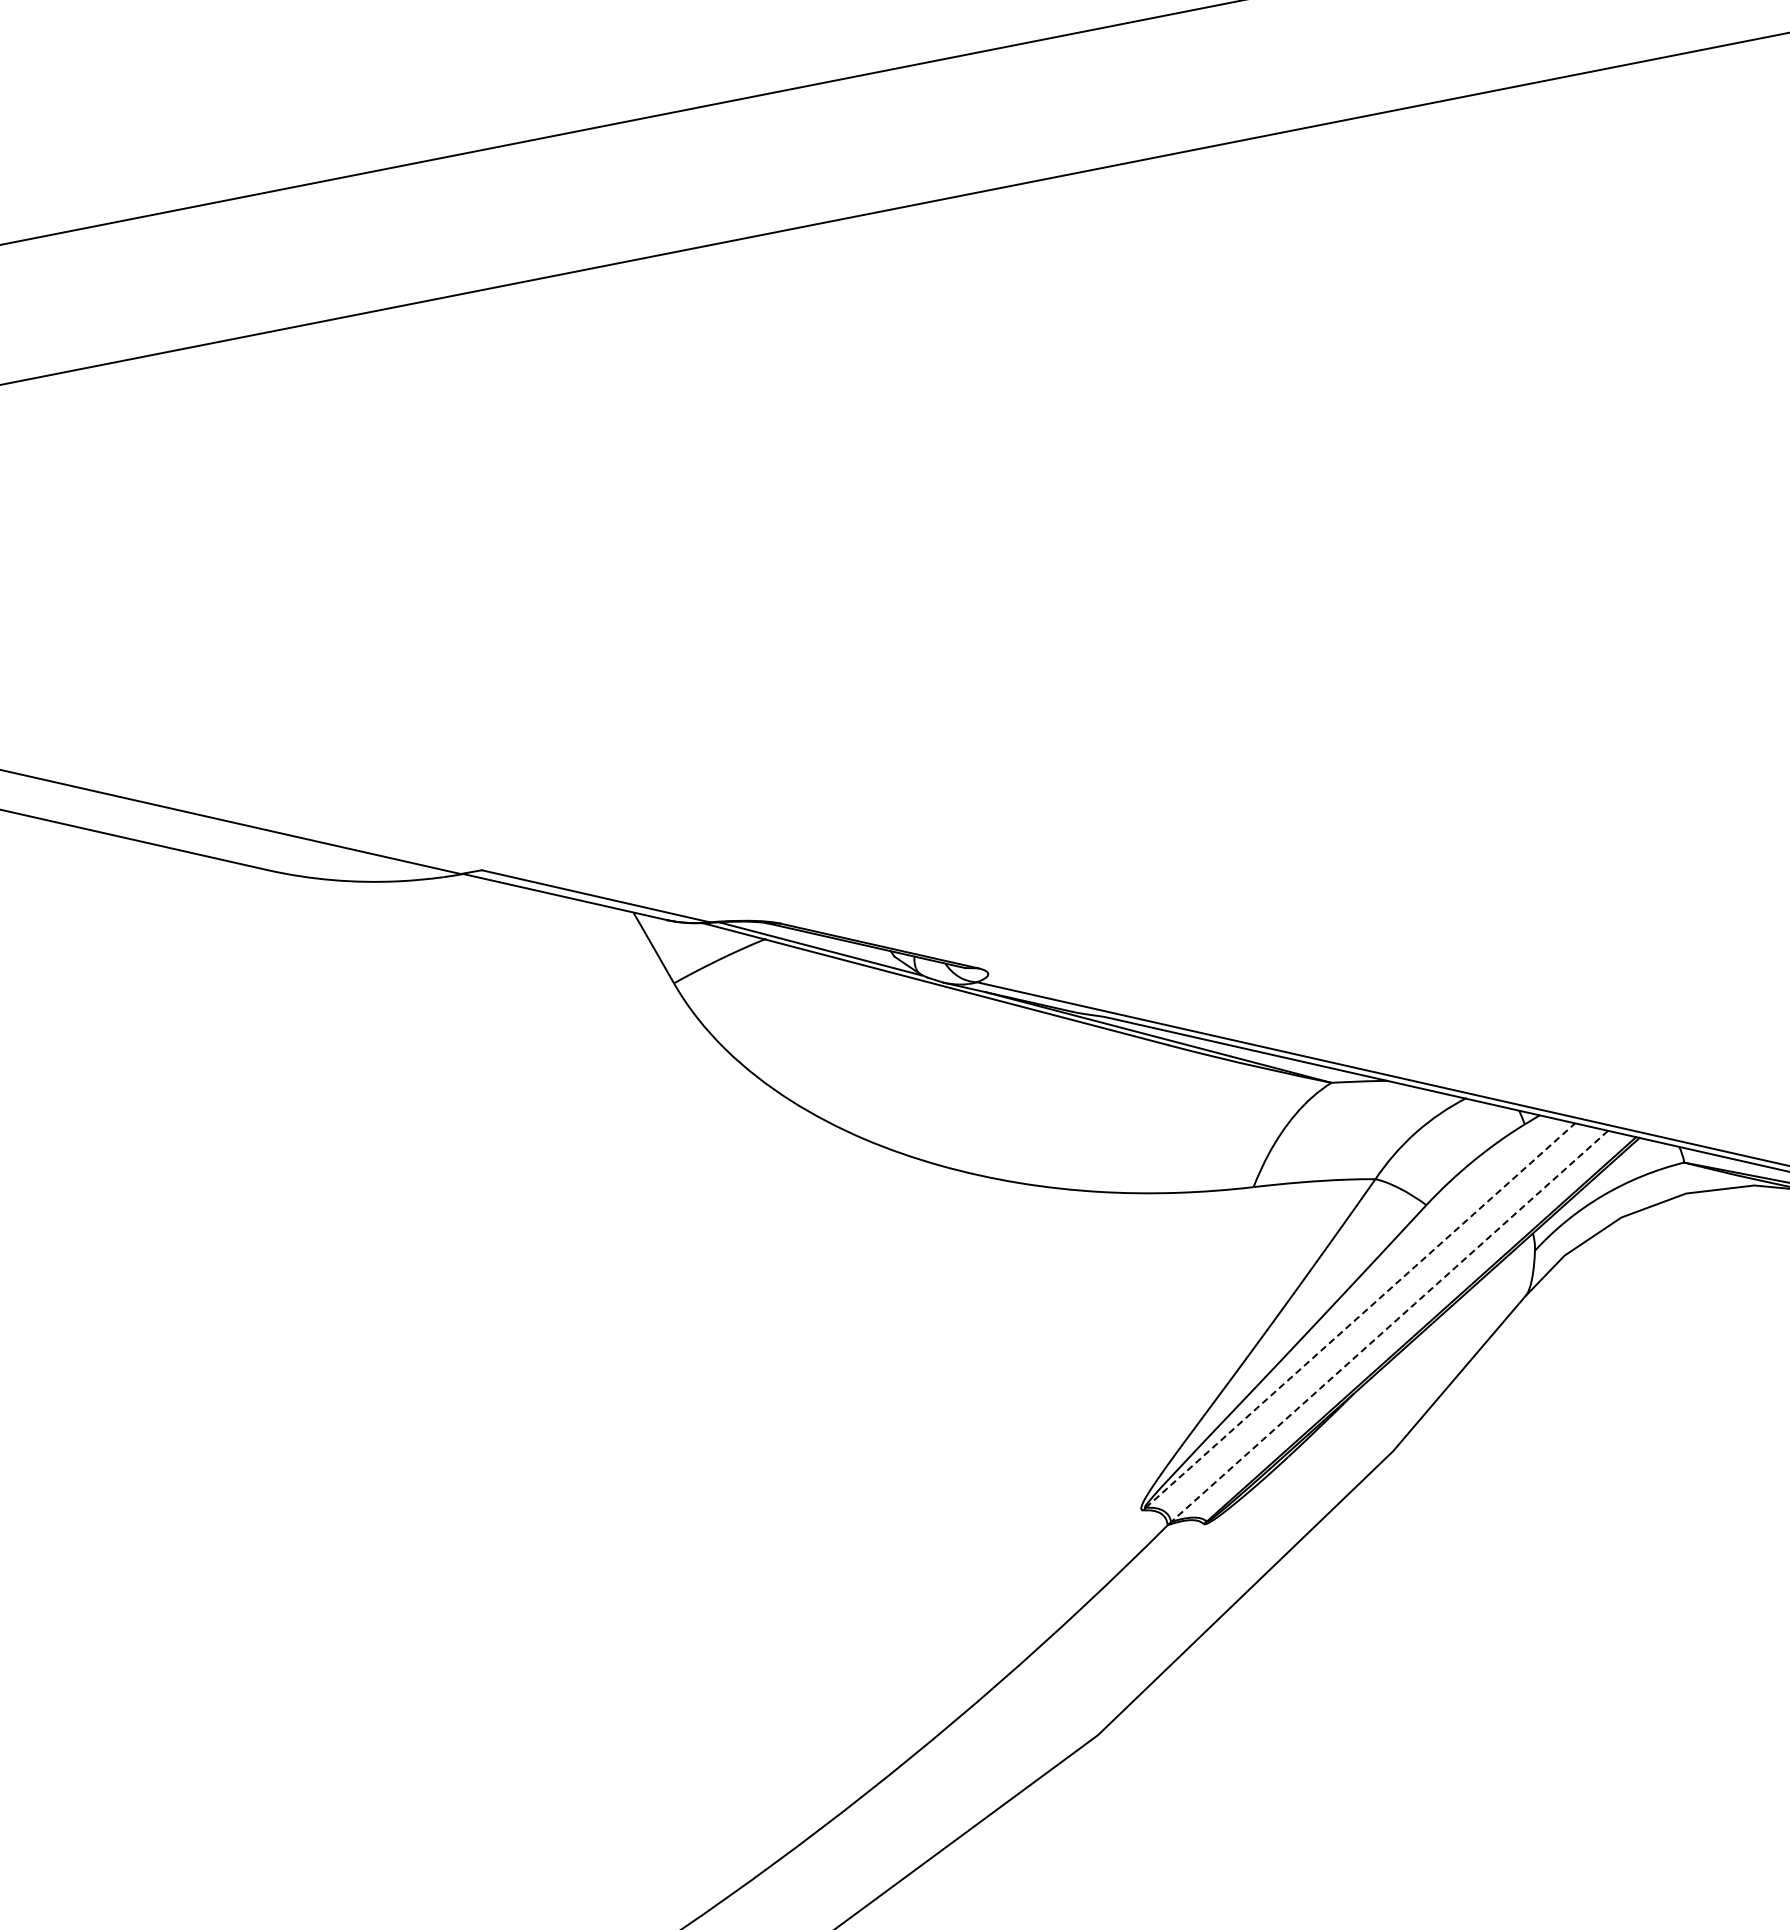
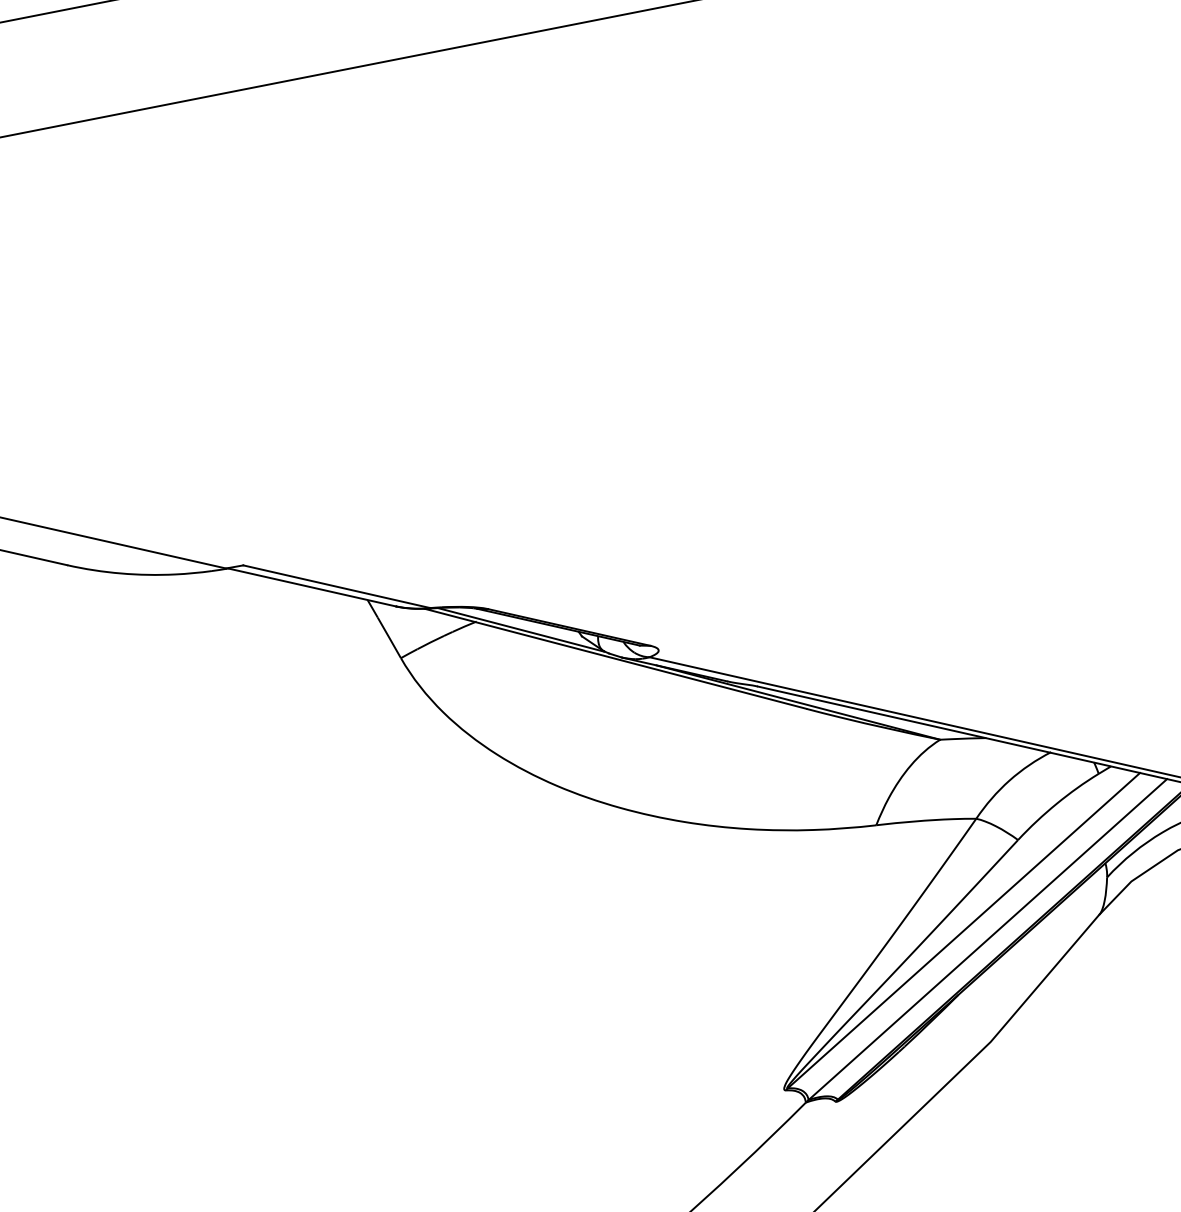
line: (1360, 1315) -> (964, 930), dashed -> solid
line: (1389, 1326) -> (987, 939), dashed -> solid

